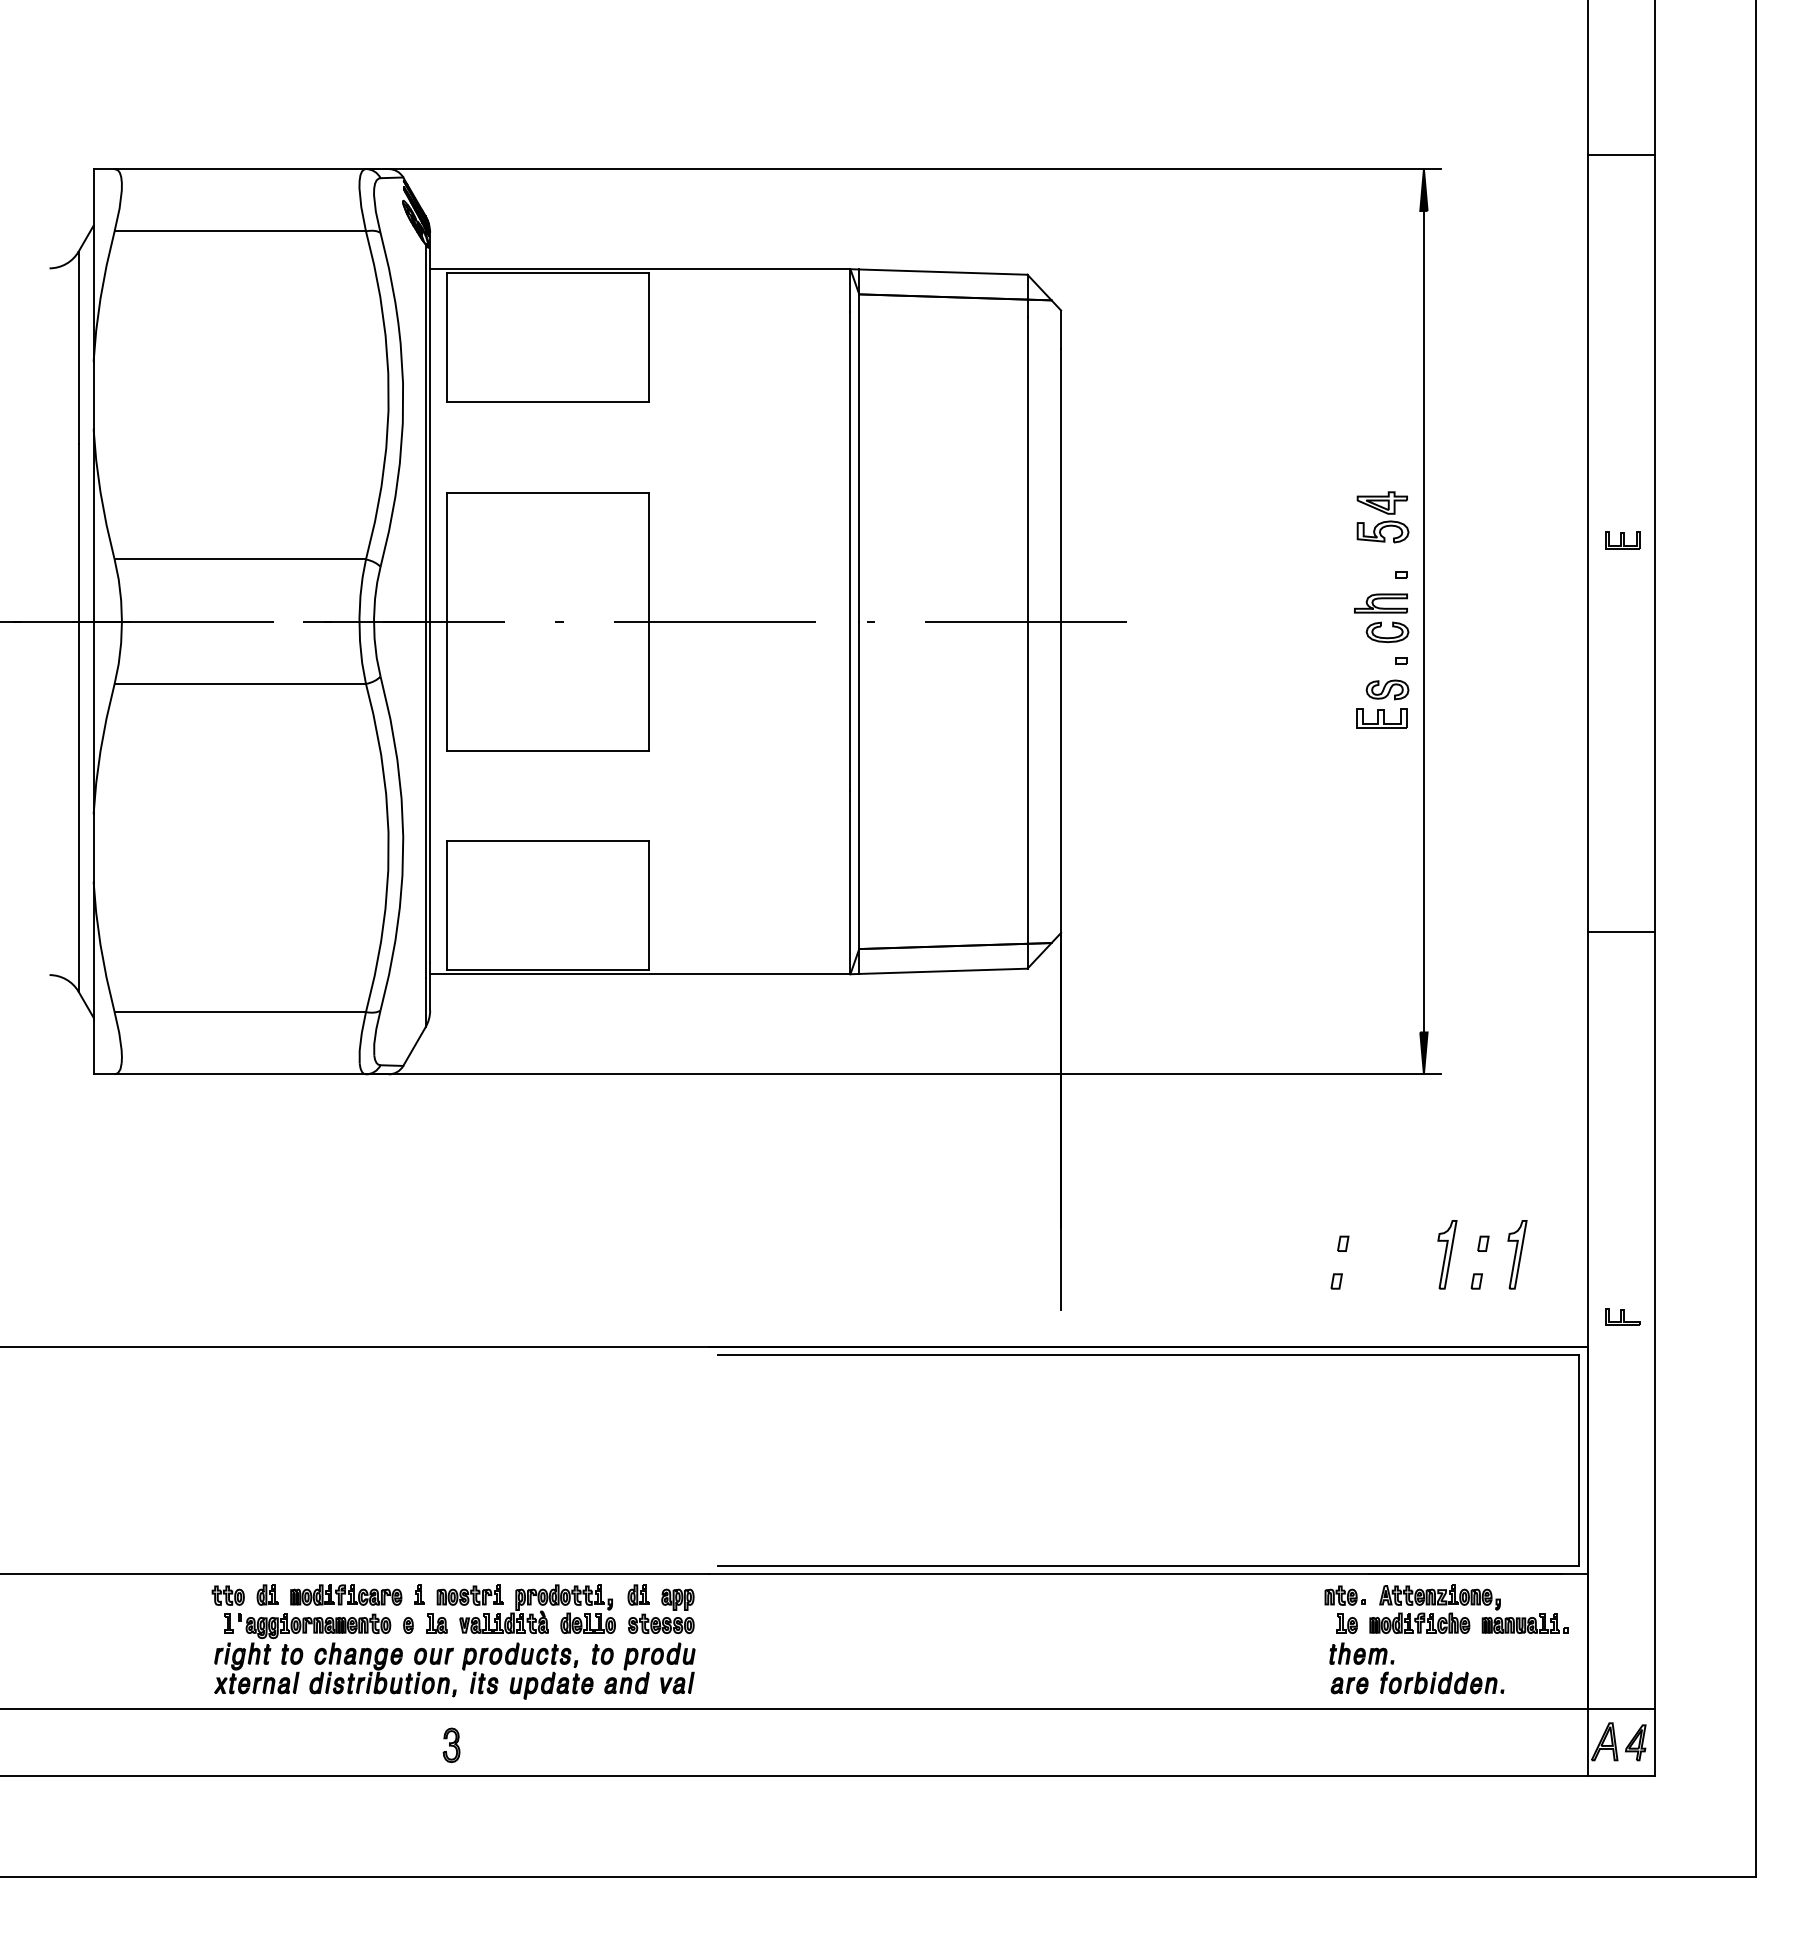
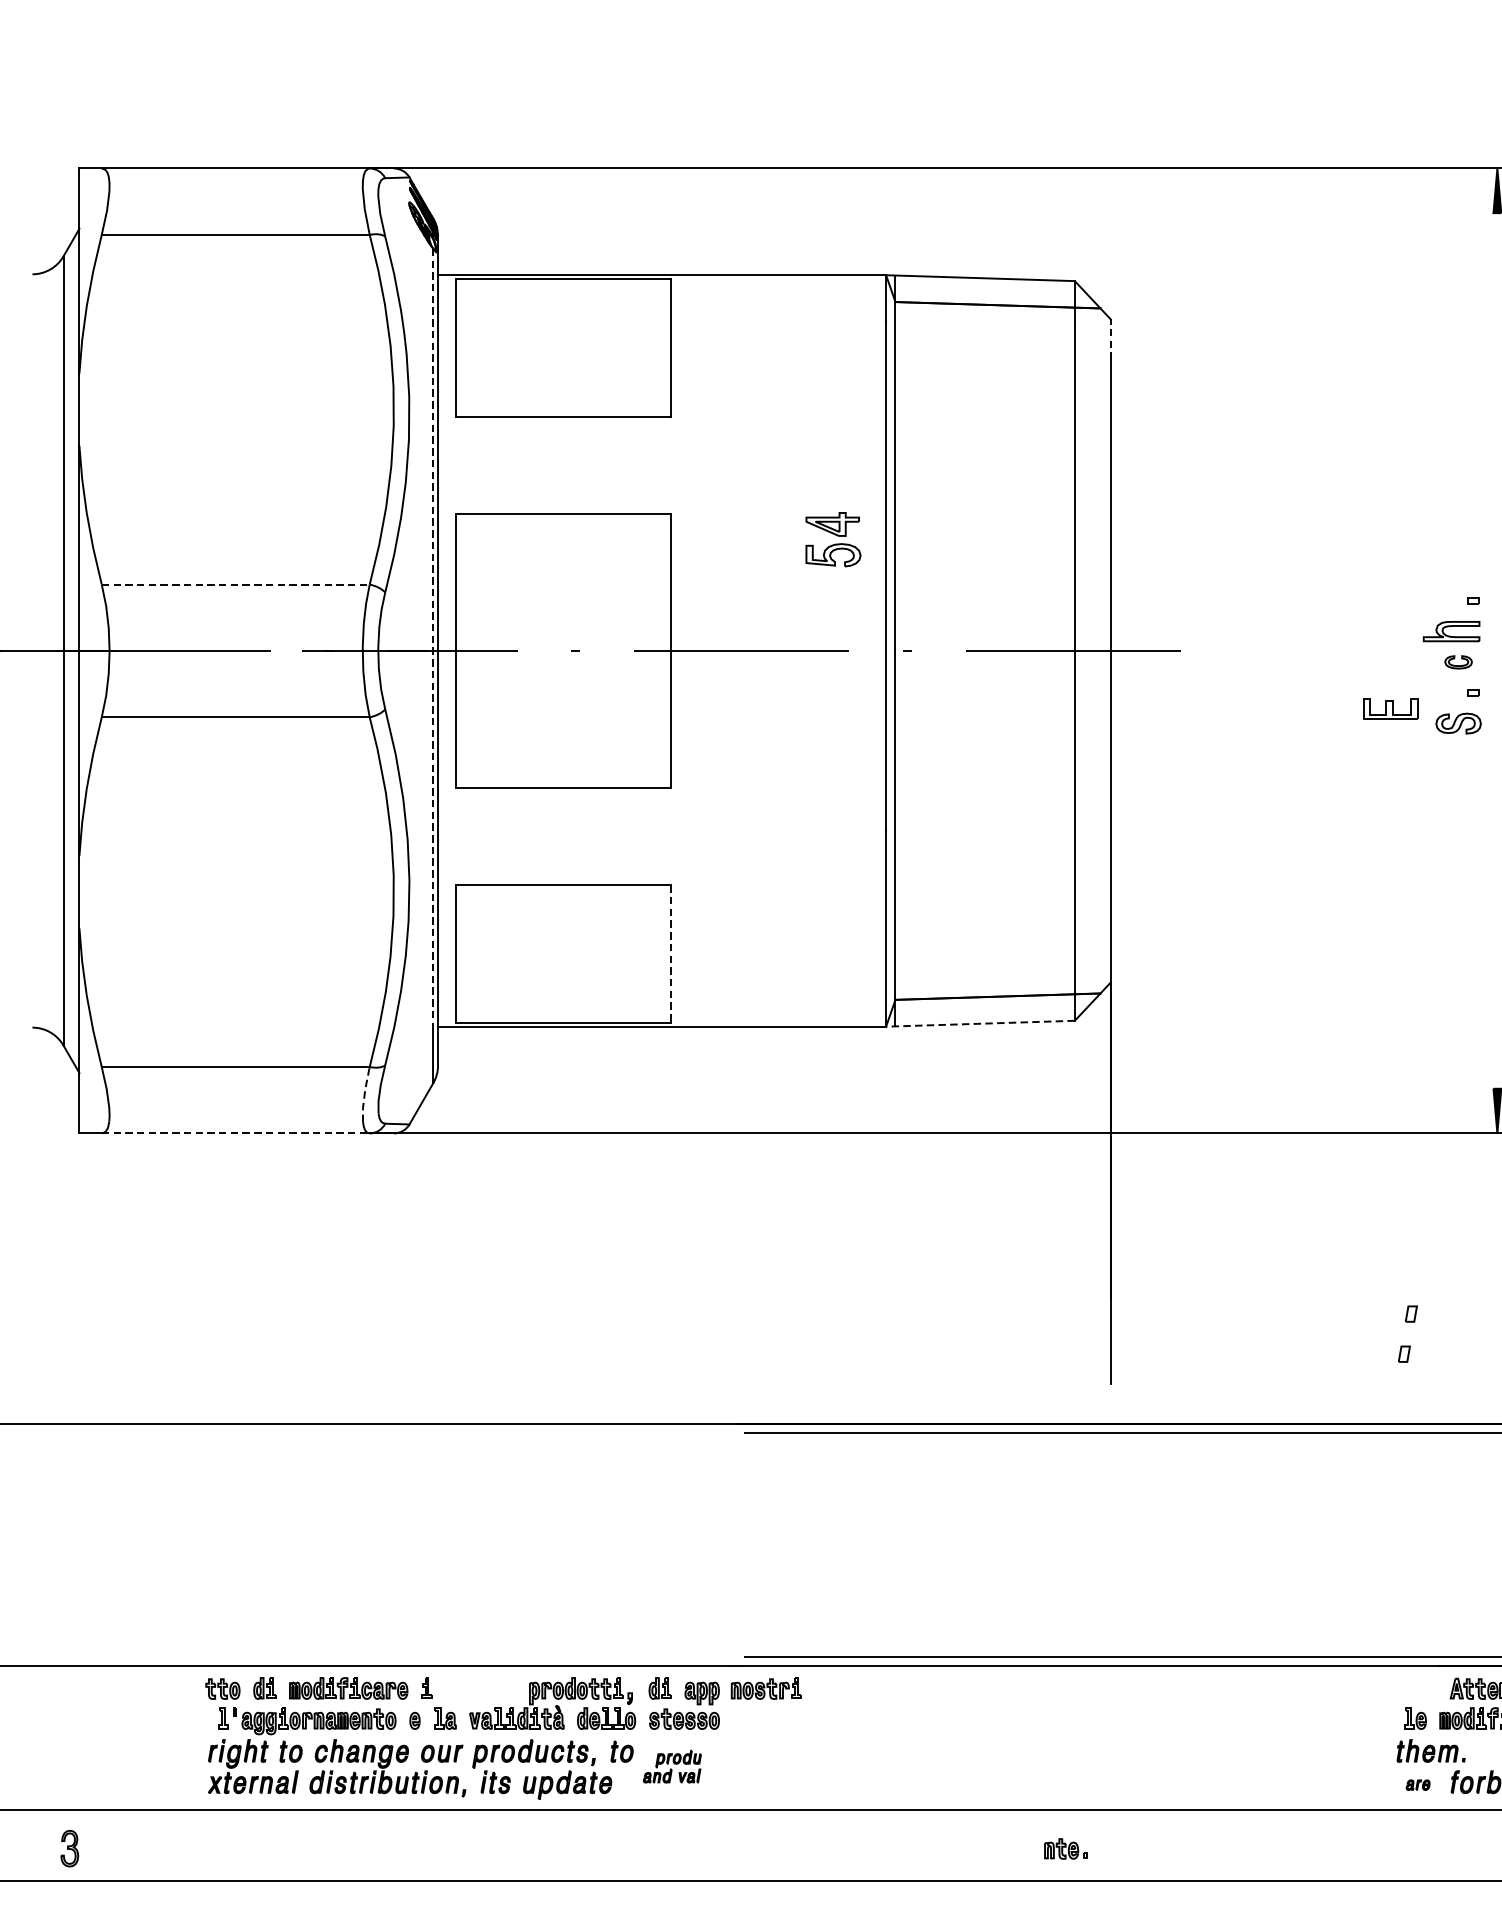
line: (1061, 329) -> (1111, 339), solid -> dashed
part: (1382, 517) -> (832, 539), moved
line: (240, 559) -> (235, 584), solid -> dashed
line: (425, 611) -> (433, 640), solid -> dashed
line: (1423, 621) -> (1496, 650), removed
part: (1387, 632) -> (1458, 662), size x0.6
part: (1381, 718) -> (1390, 709), moved
line: (648, 906) -> (670, 954), solid -> dashed
line: (938, 971) -> (979, 1023), solid -> dashed
line: (361, 1038) -> (364, 1095), solid -> dashed
line: (240, 1074) -> (235, 1133), solid -> dashed
part: (469, 1594) -> (765, 1687), moved
part: (1344, 1595) -> (1065, 1848), moved
part: (649, 1668) -> (671, 1766), size x0.6
part: (1349, 1685) -> (1418, 1784), size x0.6
part: (451, 1745) -> (69, 1848), moved

